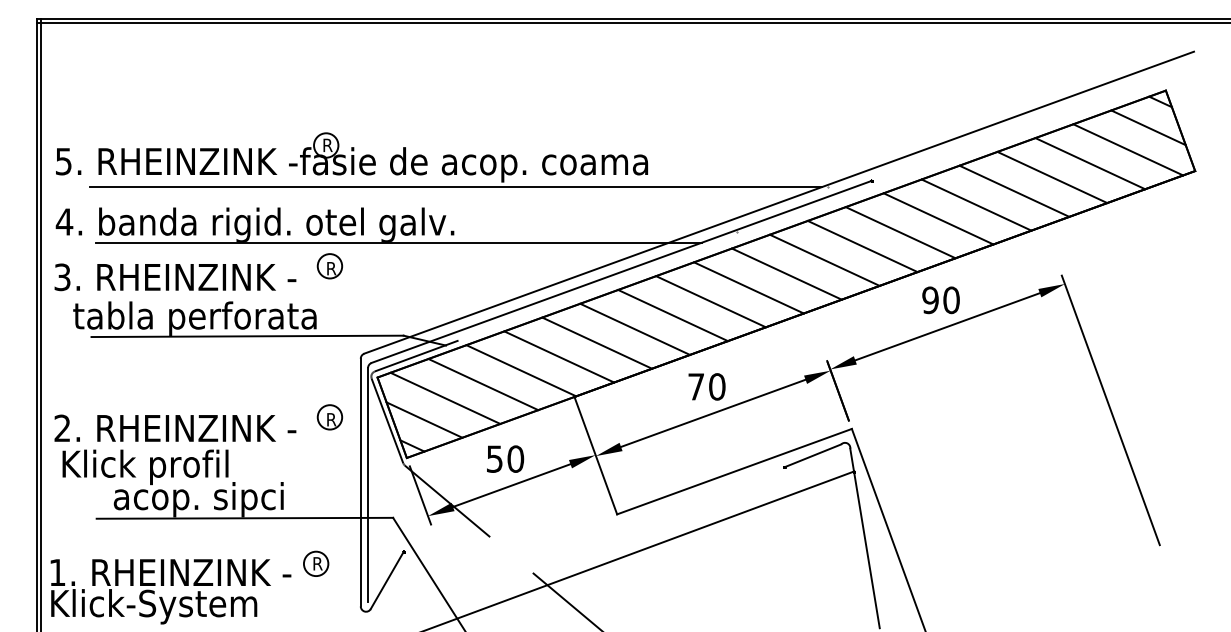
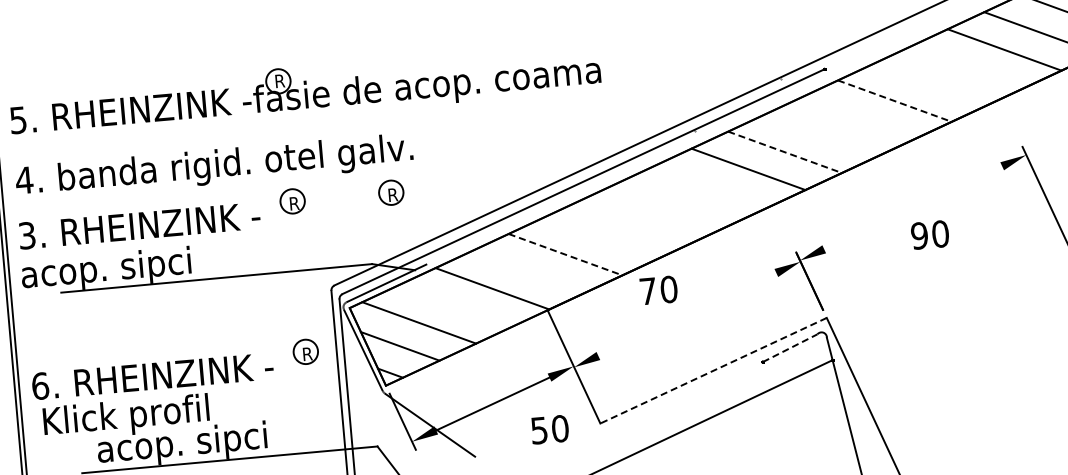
line: (455, 186) -> (410, 110), removed
line: (1014, 190) -> (967, 66), removed
line: (976, 204) -> (931, 83), removed
line: (938, 218) -> (894, 100), solid -> dashed
line: (900, 232) -> (858, 118), removed
line: (398, 242) -> (358, 171), removed
line: (862, 246) -> (821, 135), removed
line: (824, 260) -> (784, 152), solid -> dashed
part: (428, 266) -> (390, 193), added
line: (748, 287) -> (711, 186), removed
text: (940, 300) -> (929, 235), moved
line: (710, 301) -> (674, 203), removed
line: (672, 315) -> (638, 220), removed
text: (184, 318) -> (152, 266), tabla perforata -> acop. sipci
line: (947, 326) -> (913, 207), removed
line: (635, 328) -> (602, 236), removed
line: (597, 343) -> (565, 254), solid -> dashed
line: (559, 356) -> (529, 271), removed
line: (483, 384) -> (455, 305), removed
text: (706, 386) -> (658, 290), moved
line: (713, 412) -> (687, 313), removed
text: (62, 428) -> (40, 386), 2. -> 6.
line: (812, 455) -> (789, 347), solid -> dashed
text: (505, 458) -> (550, 429), moved
line: (734, 471) -> (713, 370), solid -> dashed

